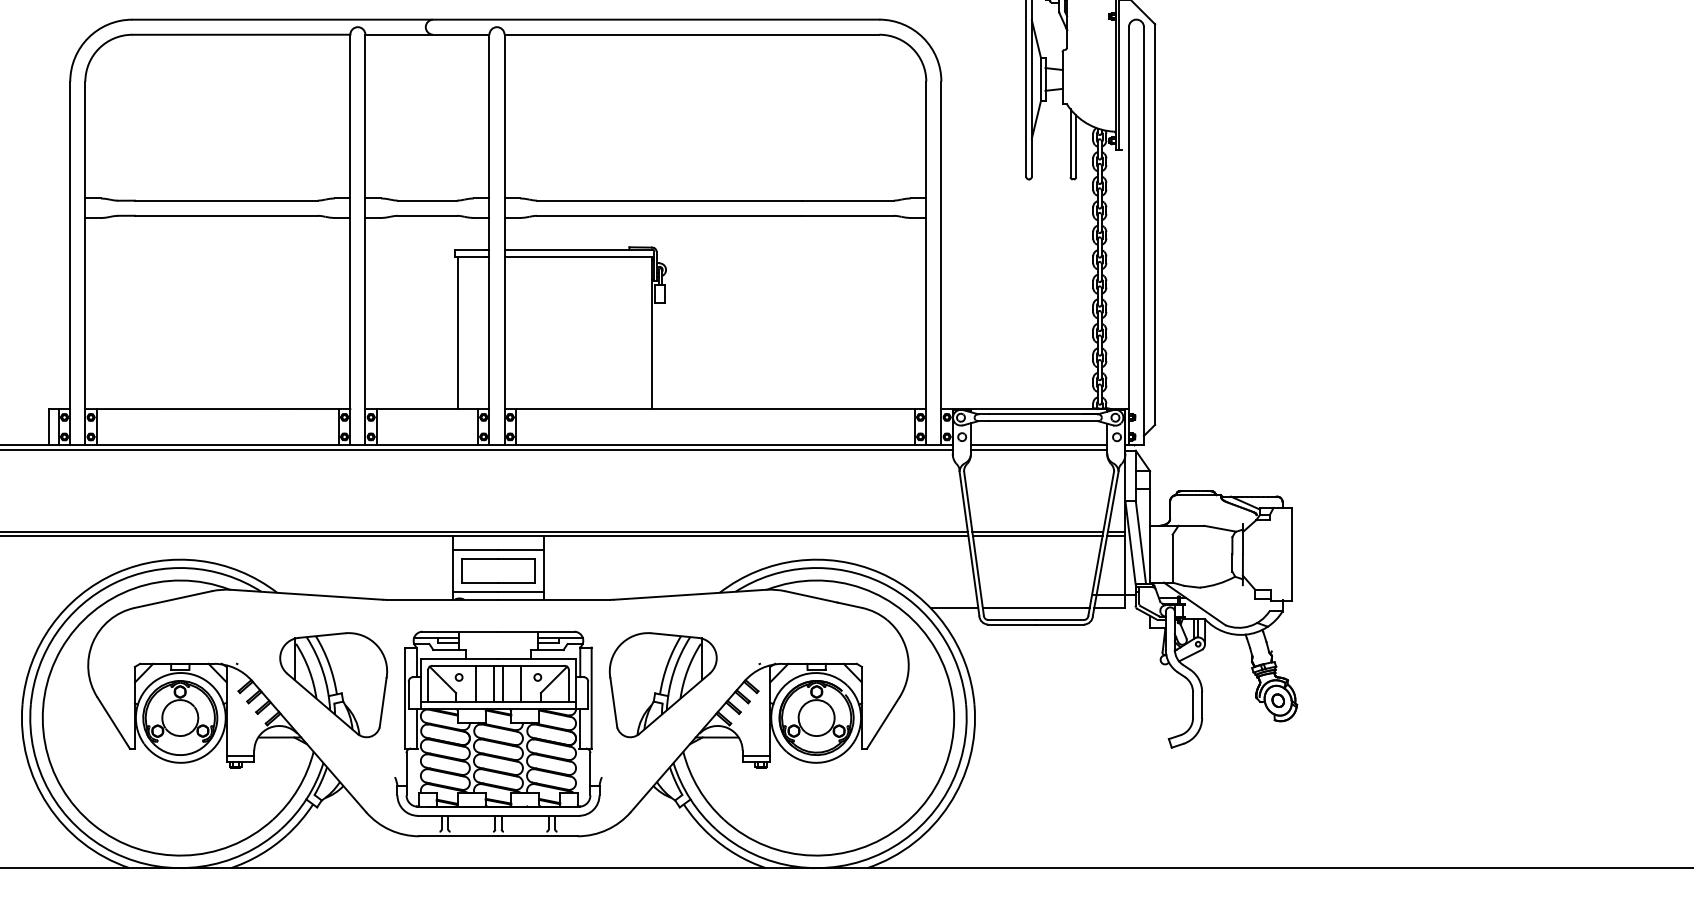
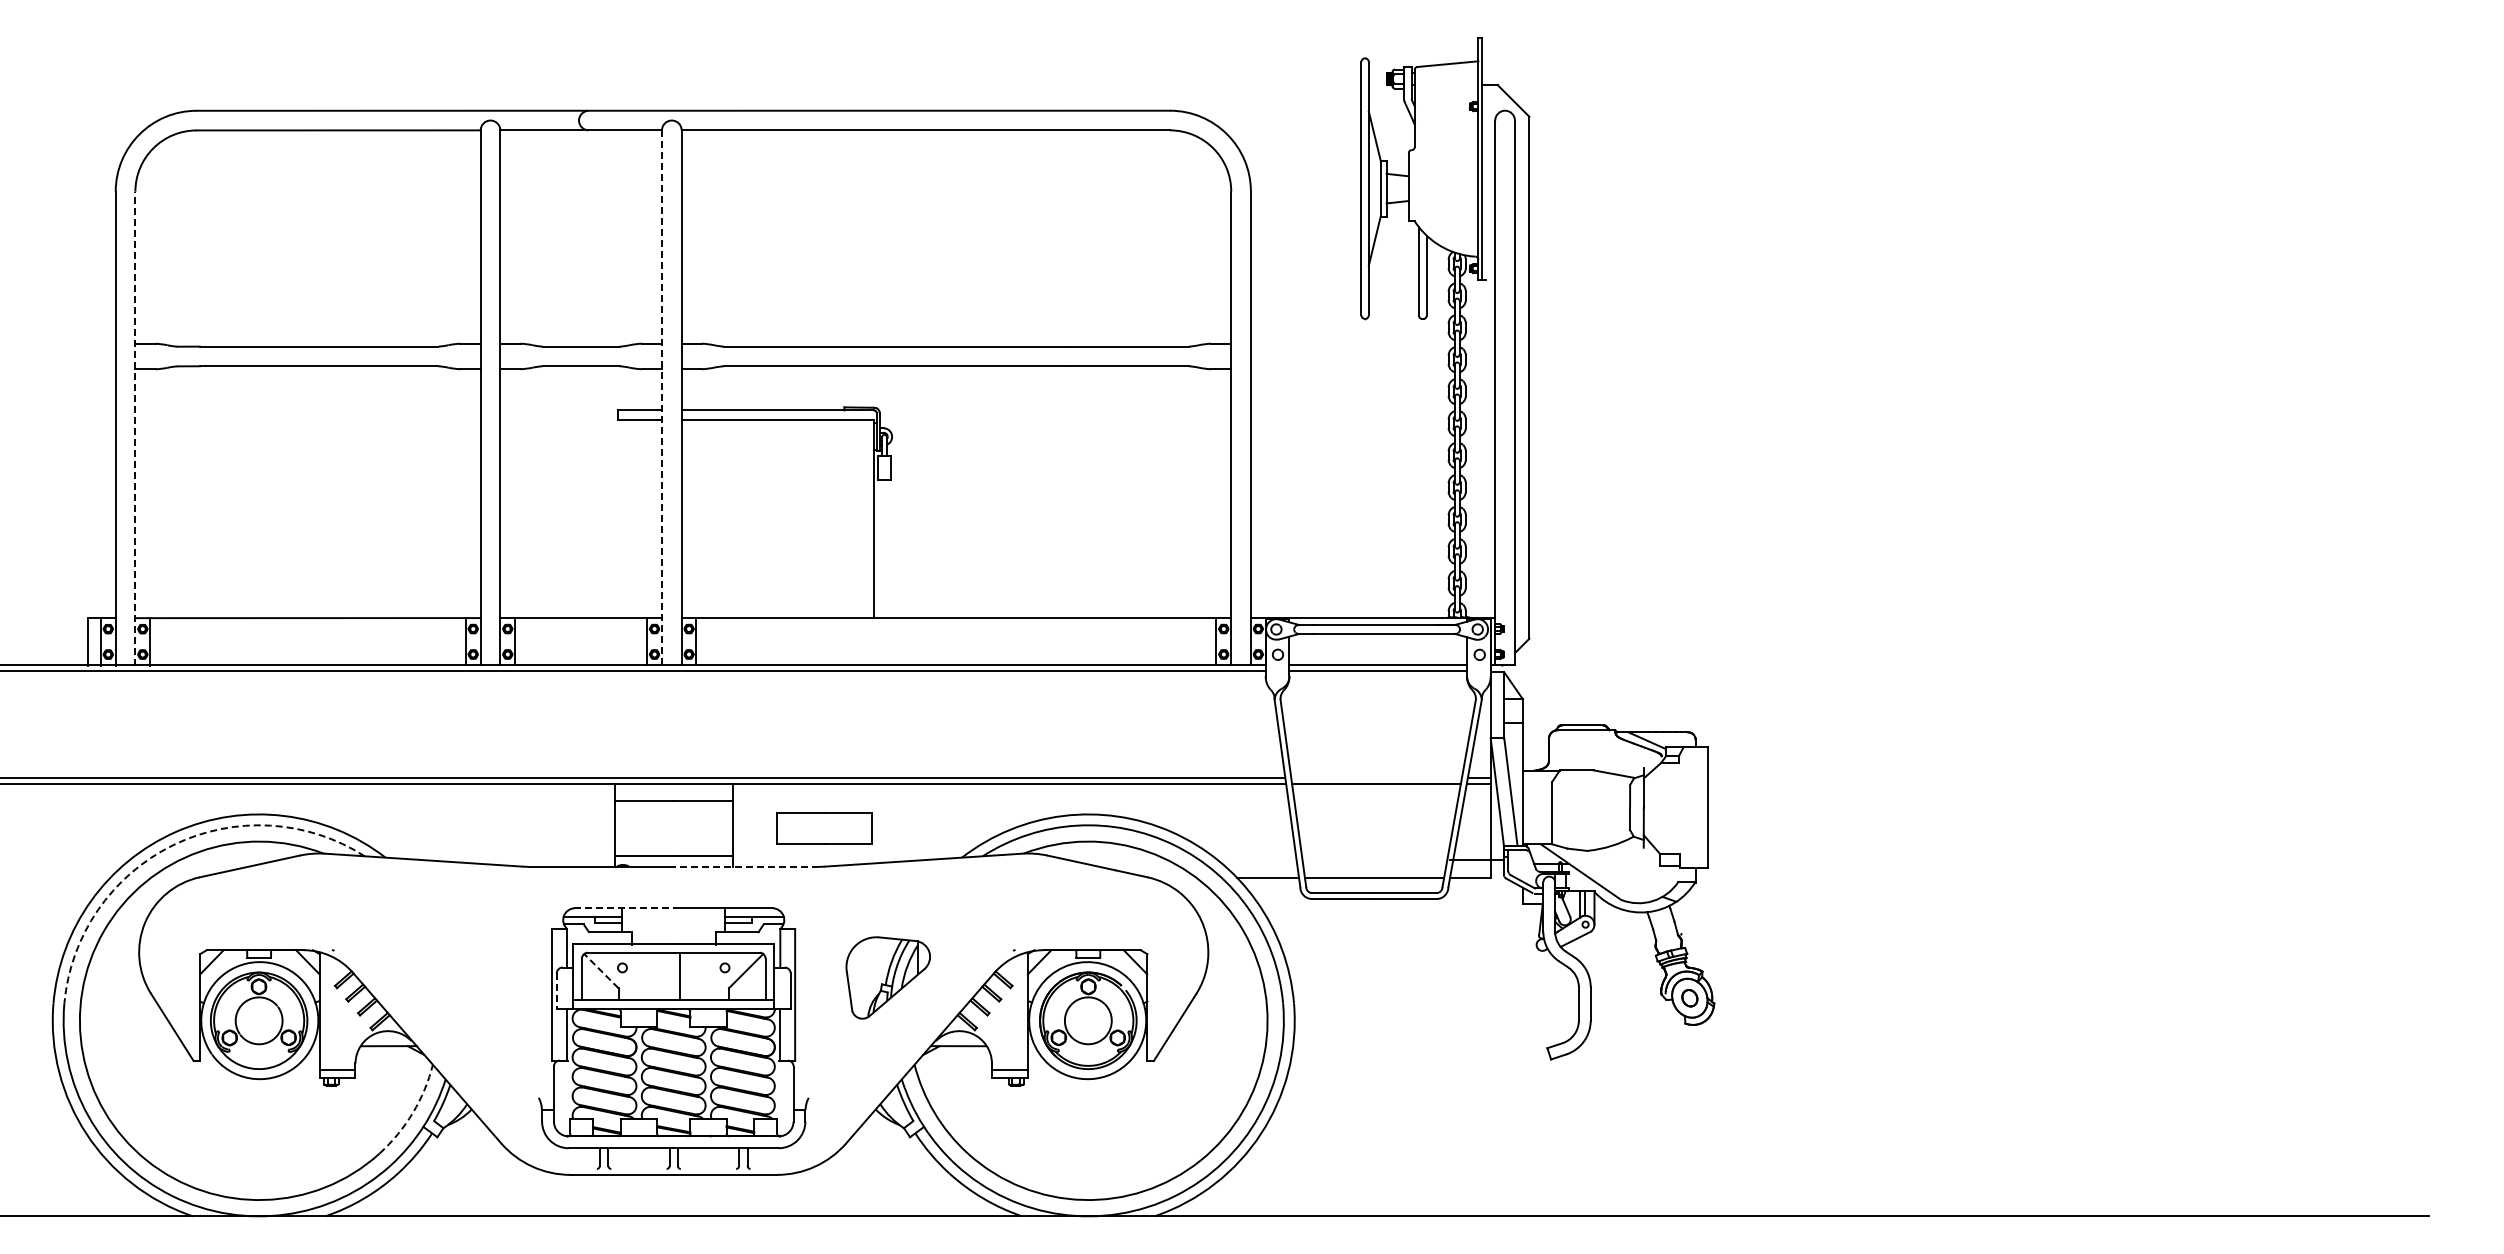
line: (489, 239) -> (662, 397), solid -> dashed
line: (85, 263) -> (135, 428), solid -> dashed
line: (457, 332) -> (620, 518), removed
line: (1037, 532) -> (1376, 778), removed
part: (498, 570) -> (824, 828), moved
arc: (114, 583) -> (173, 845), solid -> dashed
line: (554, 599) -> (746, 866), solid -> dashed
line: (459, 631) -> (623, 908), solid -> dashed
line: (443, 679) -> (601, 970), solid -> dashed
part: (333, 684) -> (458, 977), removed
line: (476, 684) -> (644, 976), removed
line: (493, 684) -> (667, 976), removed
line: (521, 684) -> (703, 976), removed
part: (662, 684) -> (887, 977), size x0.6
line: (408, 695) -> (556, 991), solid -> dashed
arc: (298, 789) -> (412, 1113), solid -> dashed

